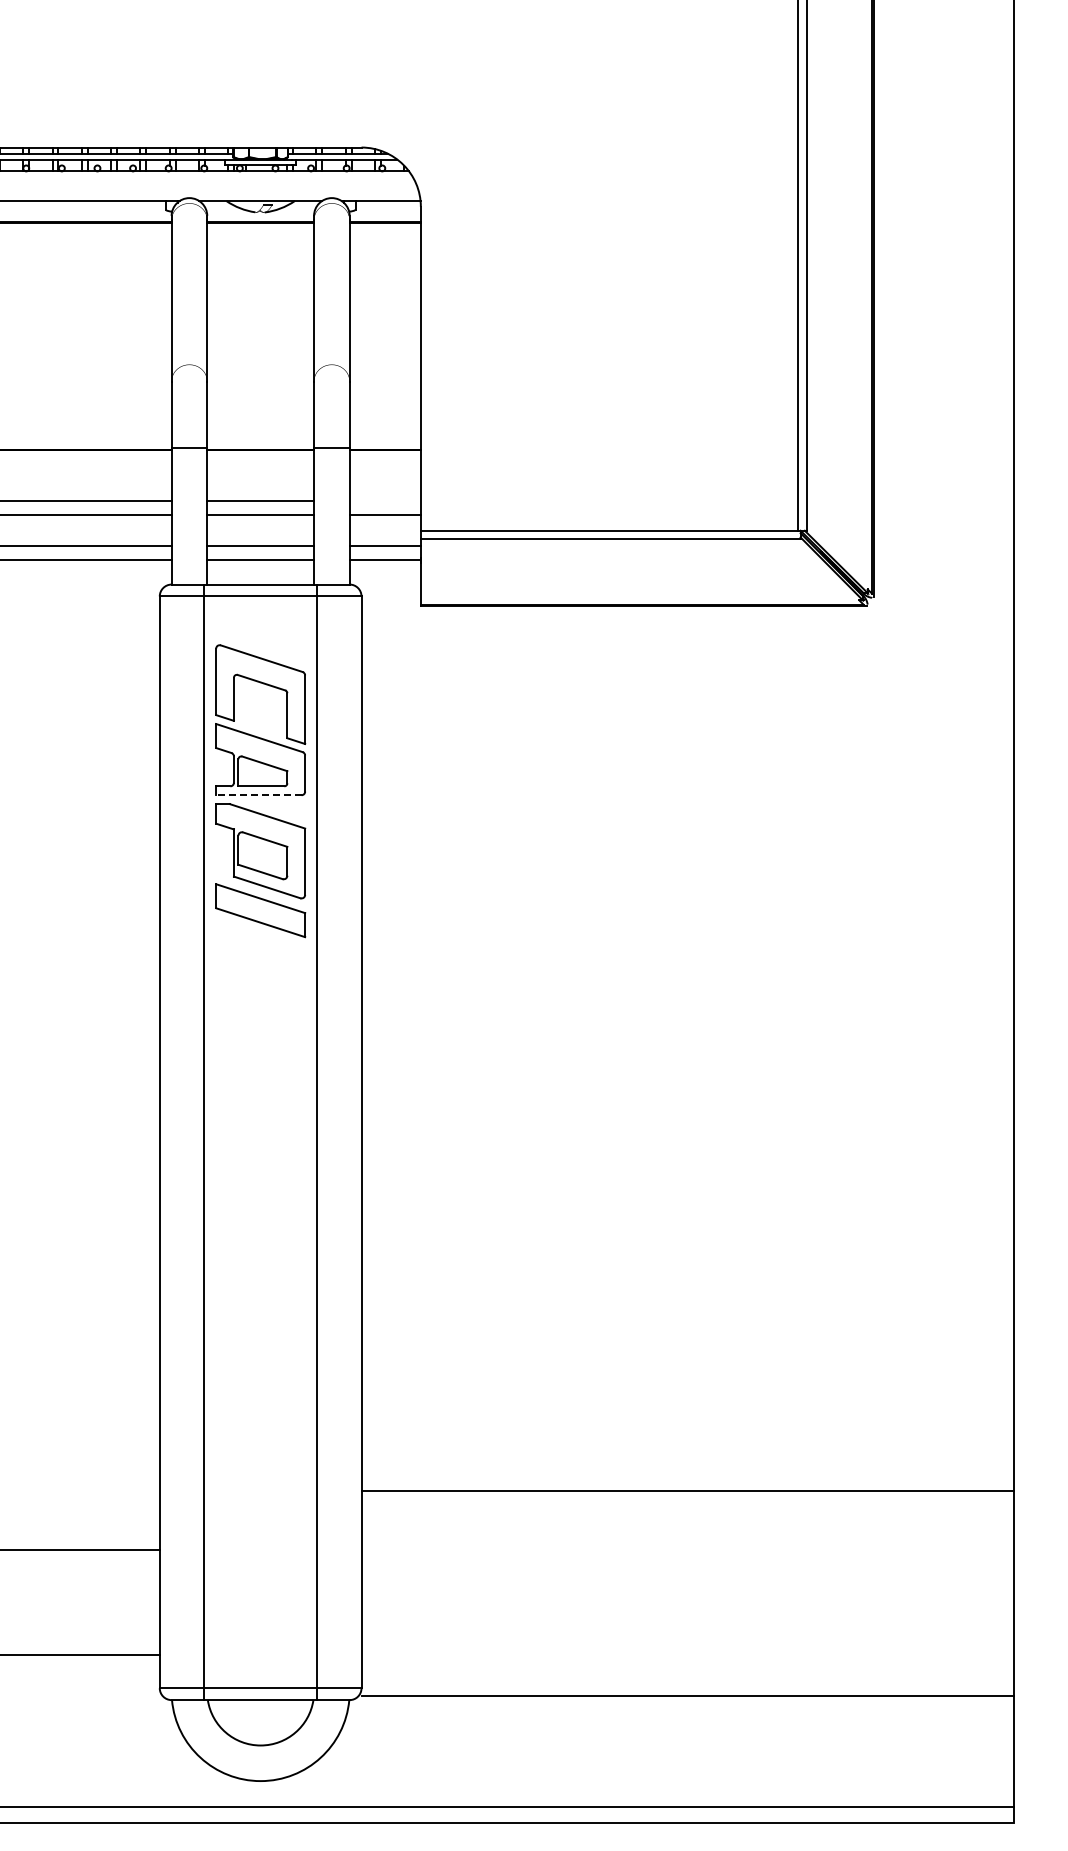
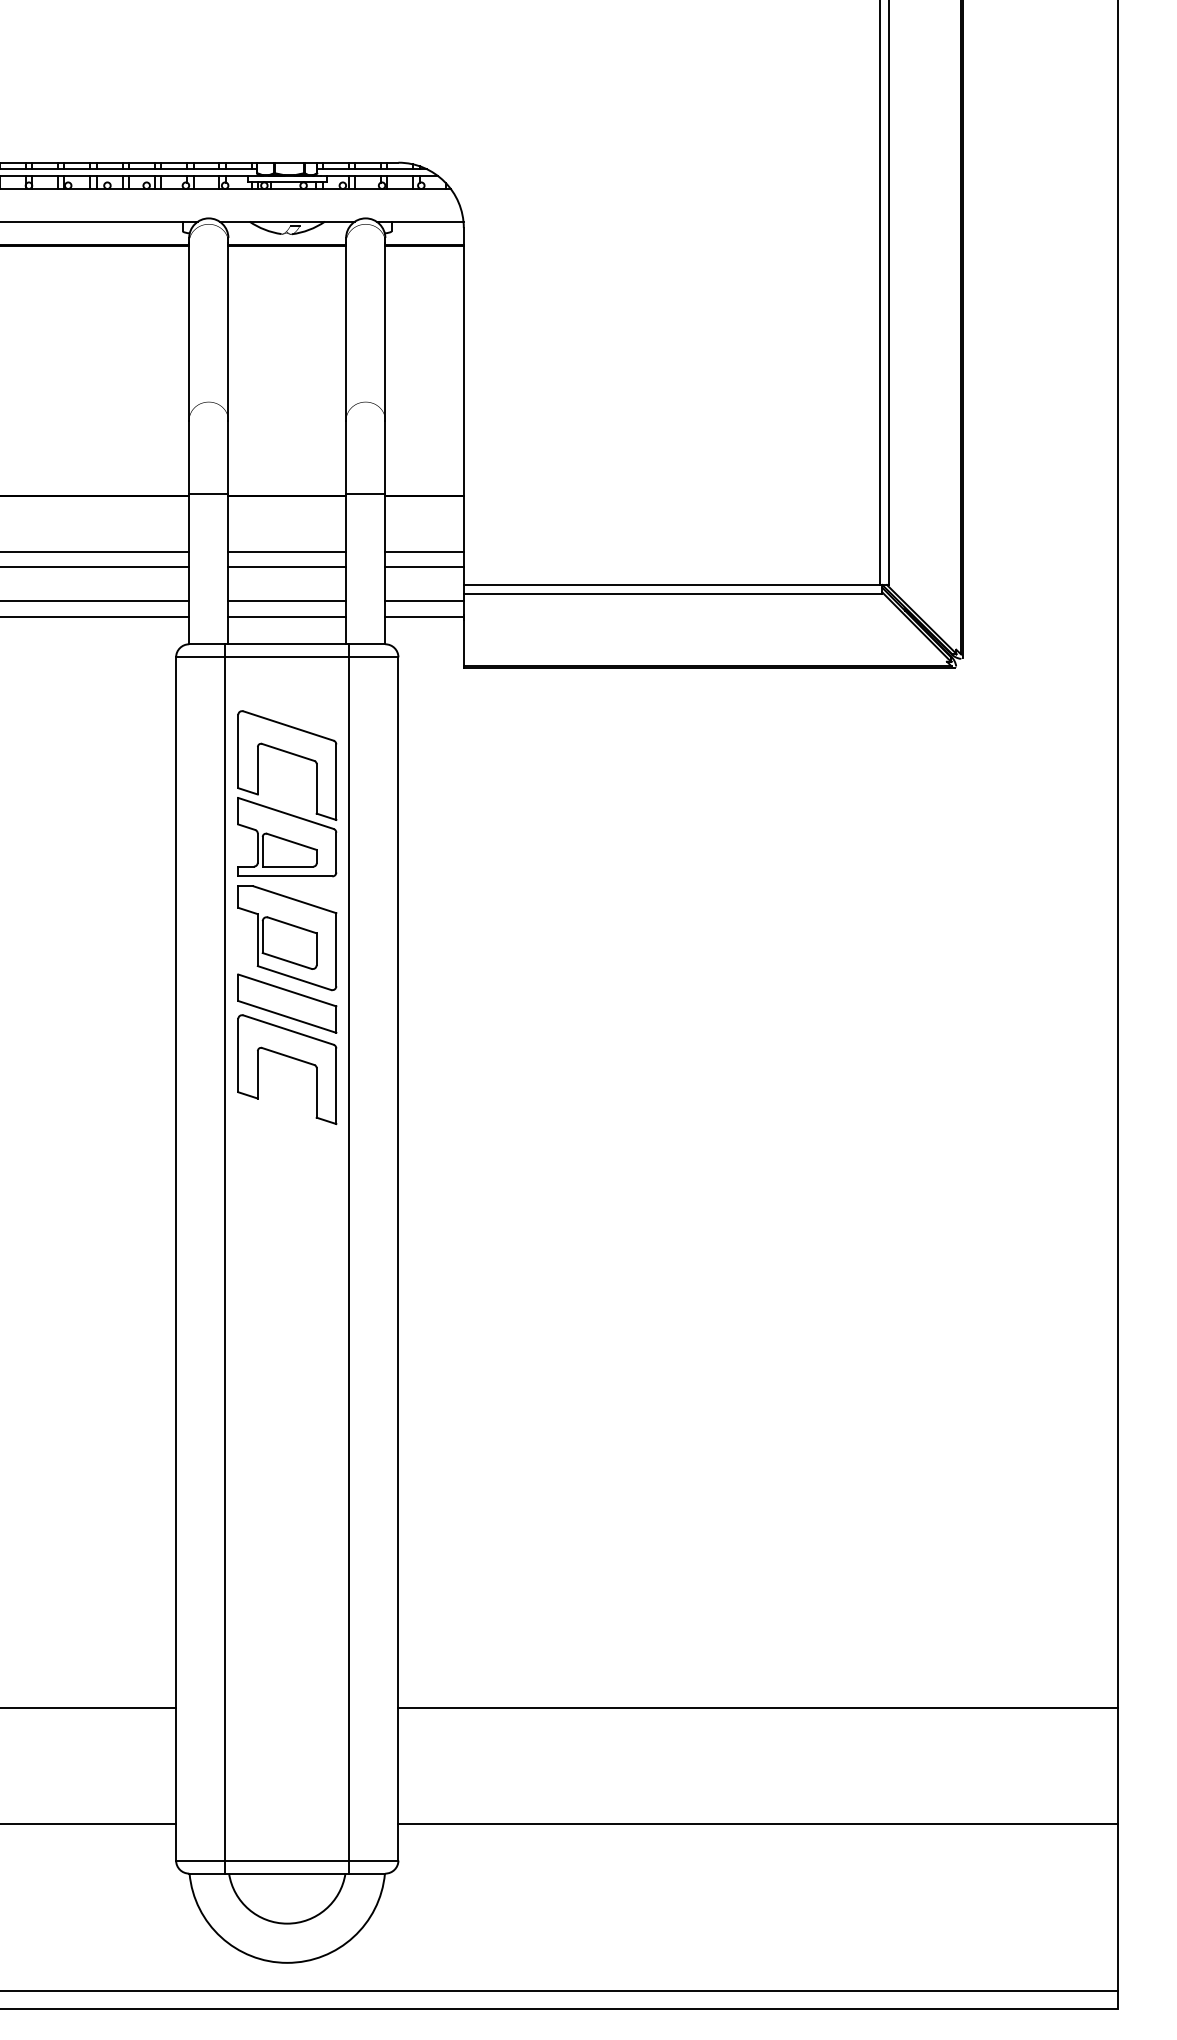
line: (384, 500) -> (423, 551), added
line: (258, 795) -> (284, 876), dashed -> solid
part: (263, 960) -> (290, 1058), added
line: (687, 1490) -> (757, 1707), moved
line: (687, 1696) -> (757, 1824), moved

